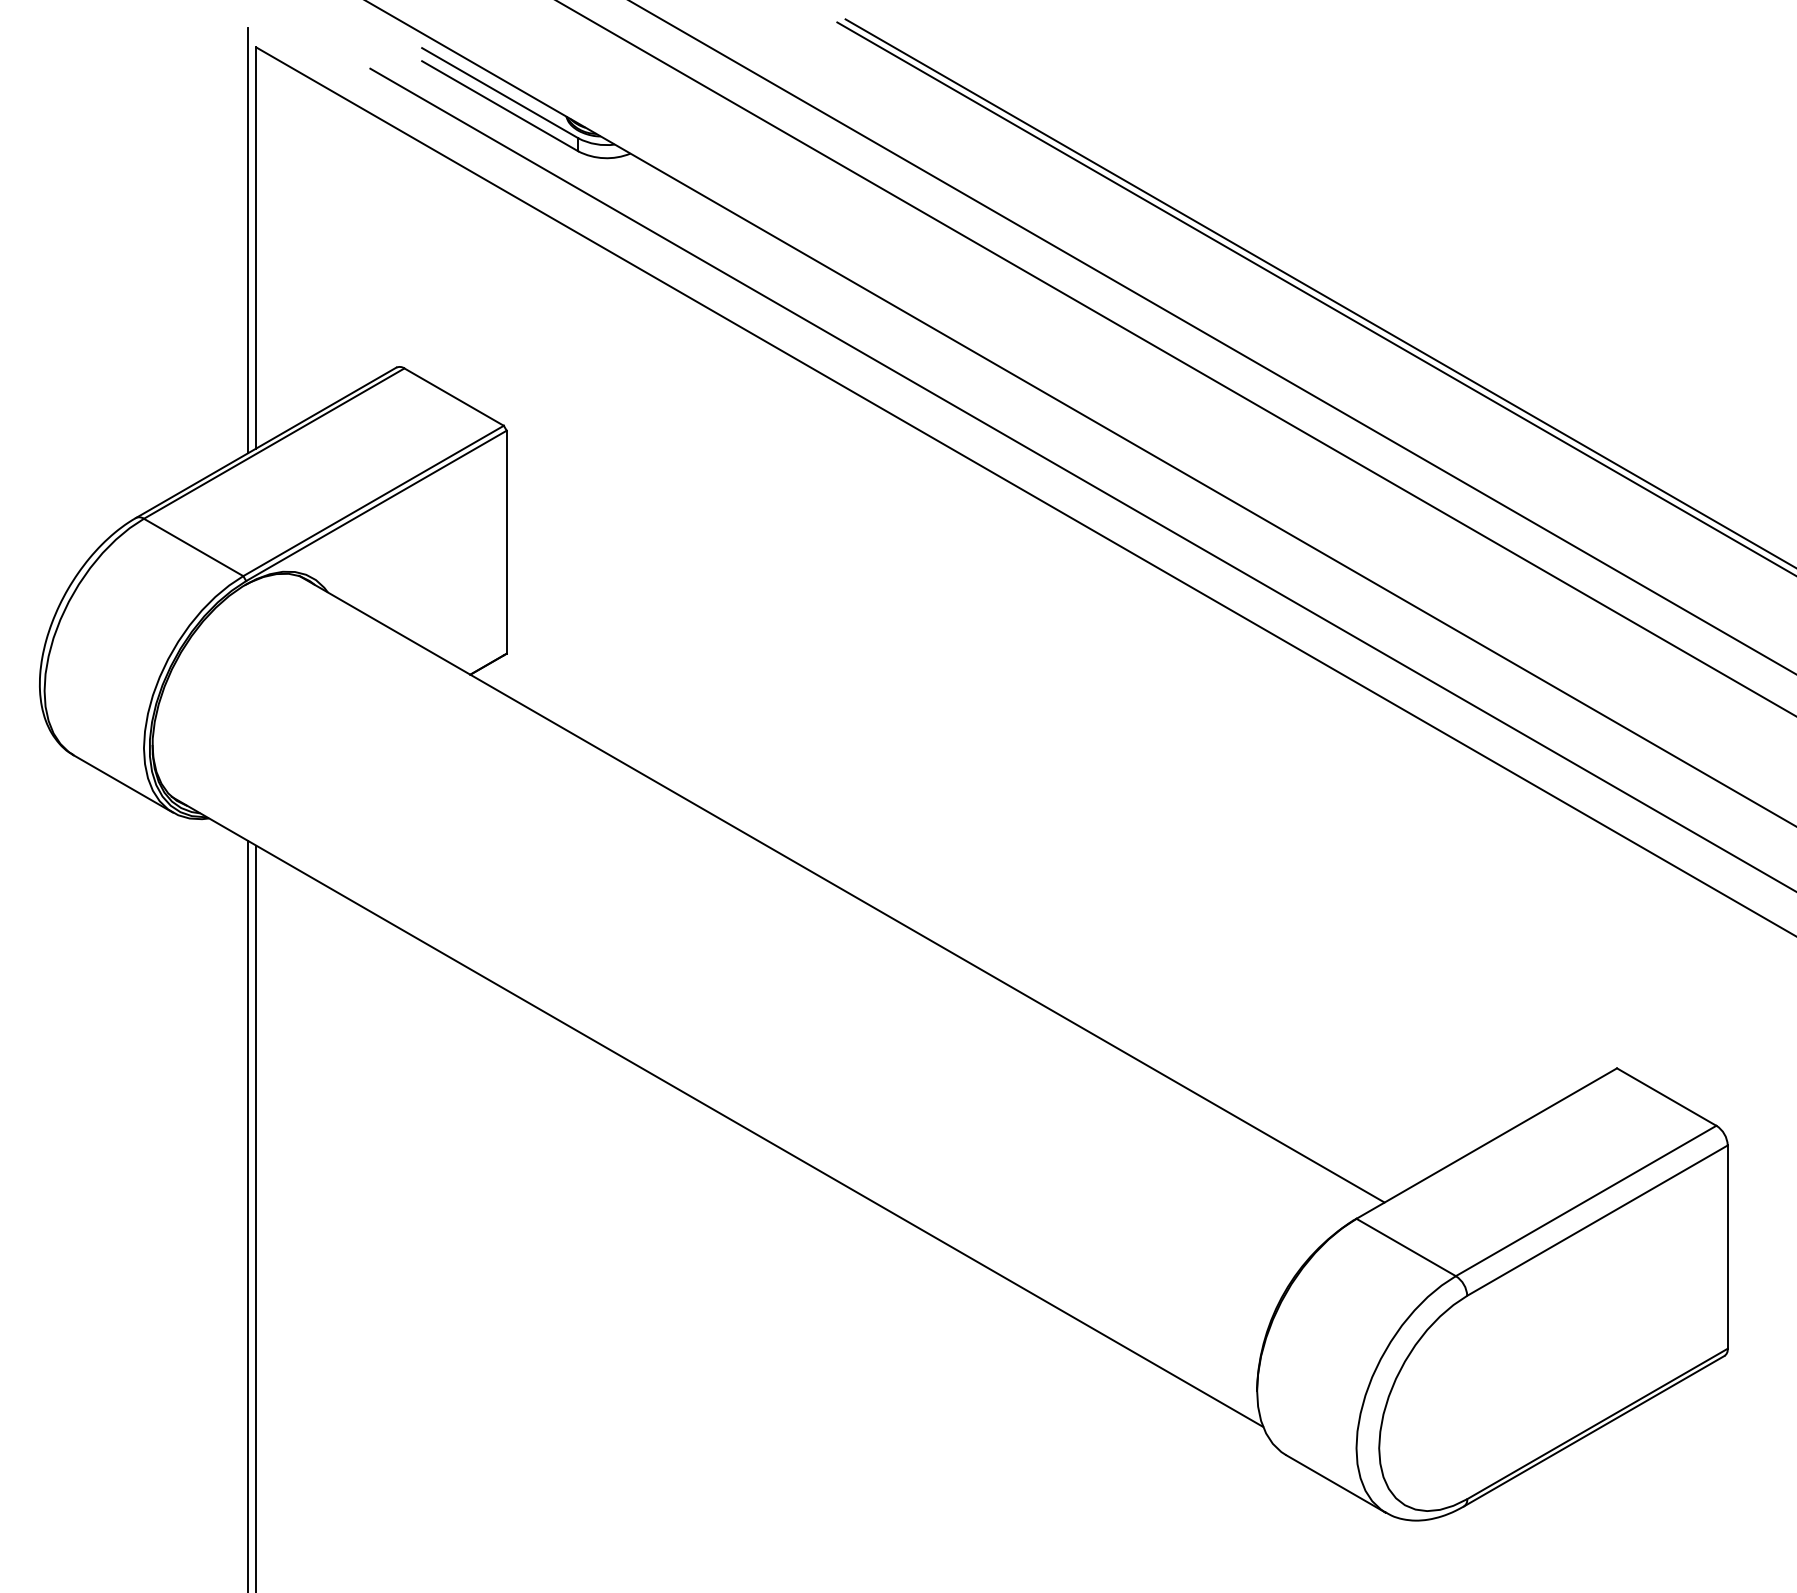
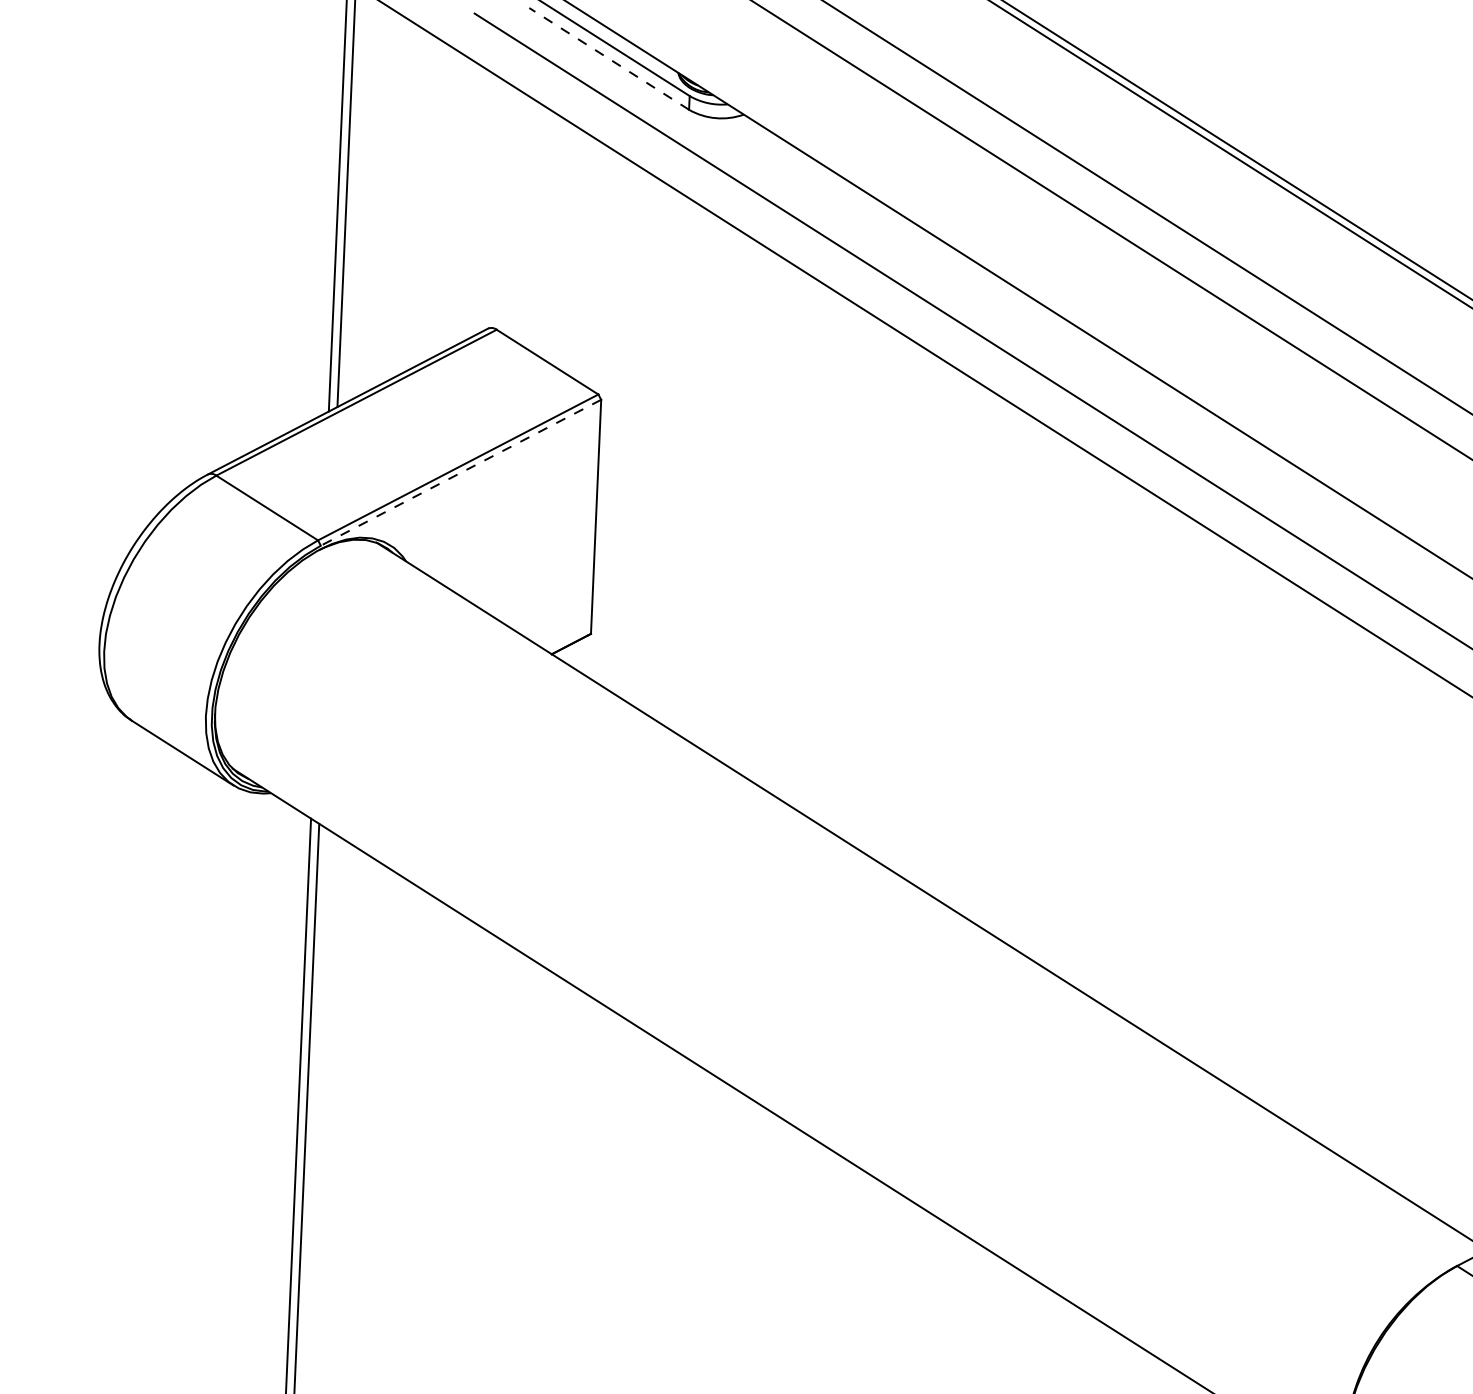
line: (499, 105) -> (608, 58), solid -> dashed
line: (376, 506) -> (461, 473), solid -> dashed

